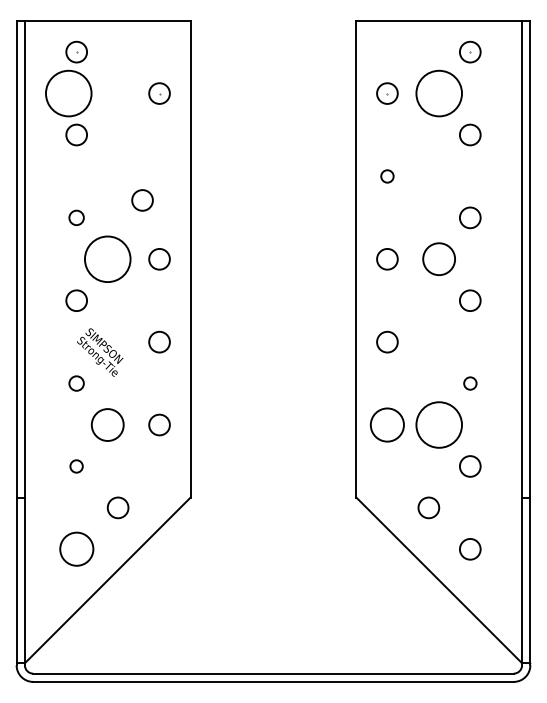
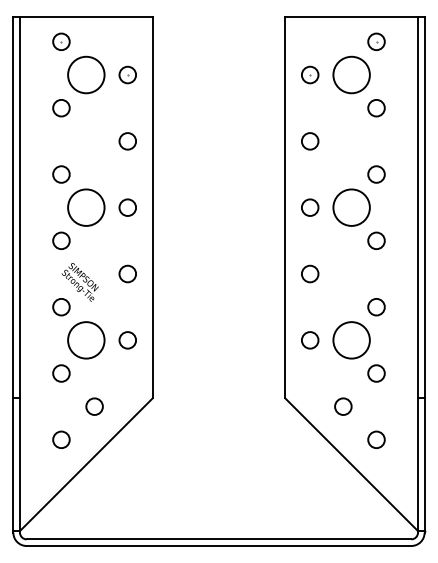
circle: (68, 93) -> (86, 74), moved
circle: (387, 176) -> (310, 141), size x1.67
circle: (142, 200) -> (127, 141), moved
circle: (76, 217) -> (61, 174), size x1.43
circle: (438, 258) -> (351, 207), size x1.43
circle: (76, 383) -> (61, 307), size x1.43
circle: (470, 383) -> (376, 307), size x1.67
circle: (107, 424) -> (86, 339), size x1.43
circle: (387, 424) -> (310, 339), size x0.62
circle: (76, 466) -> (61, 373), size x1.67
circle: (76, 549) -> (61, 439), size x0.62

